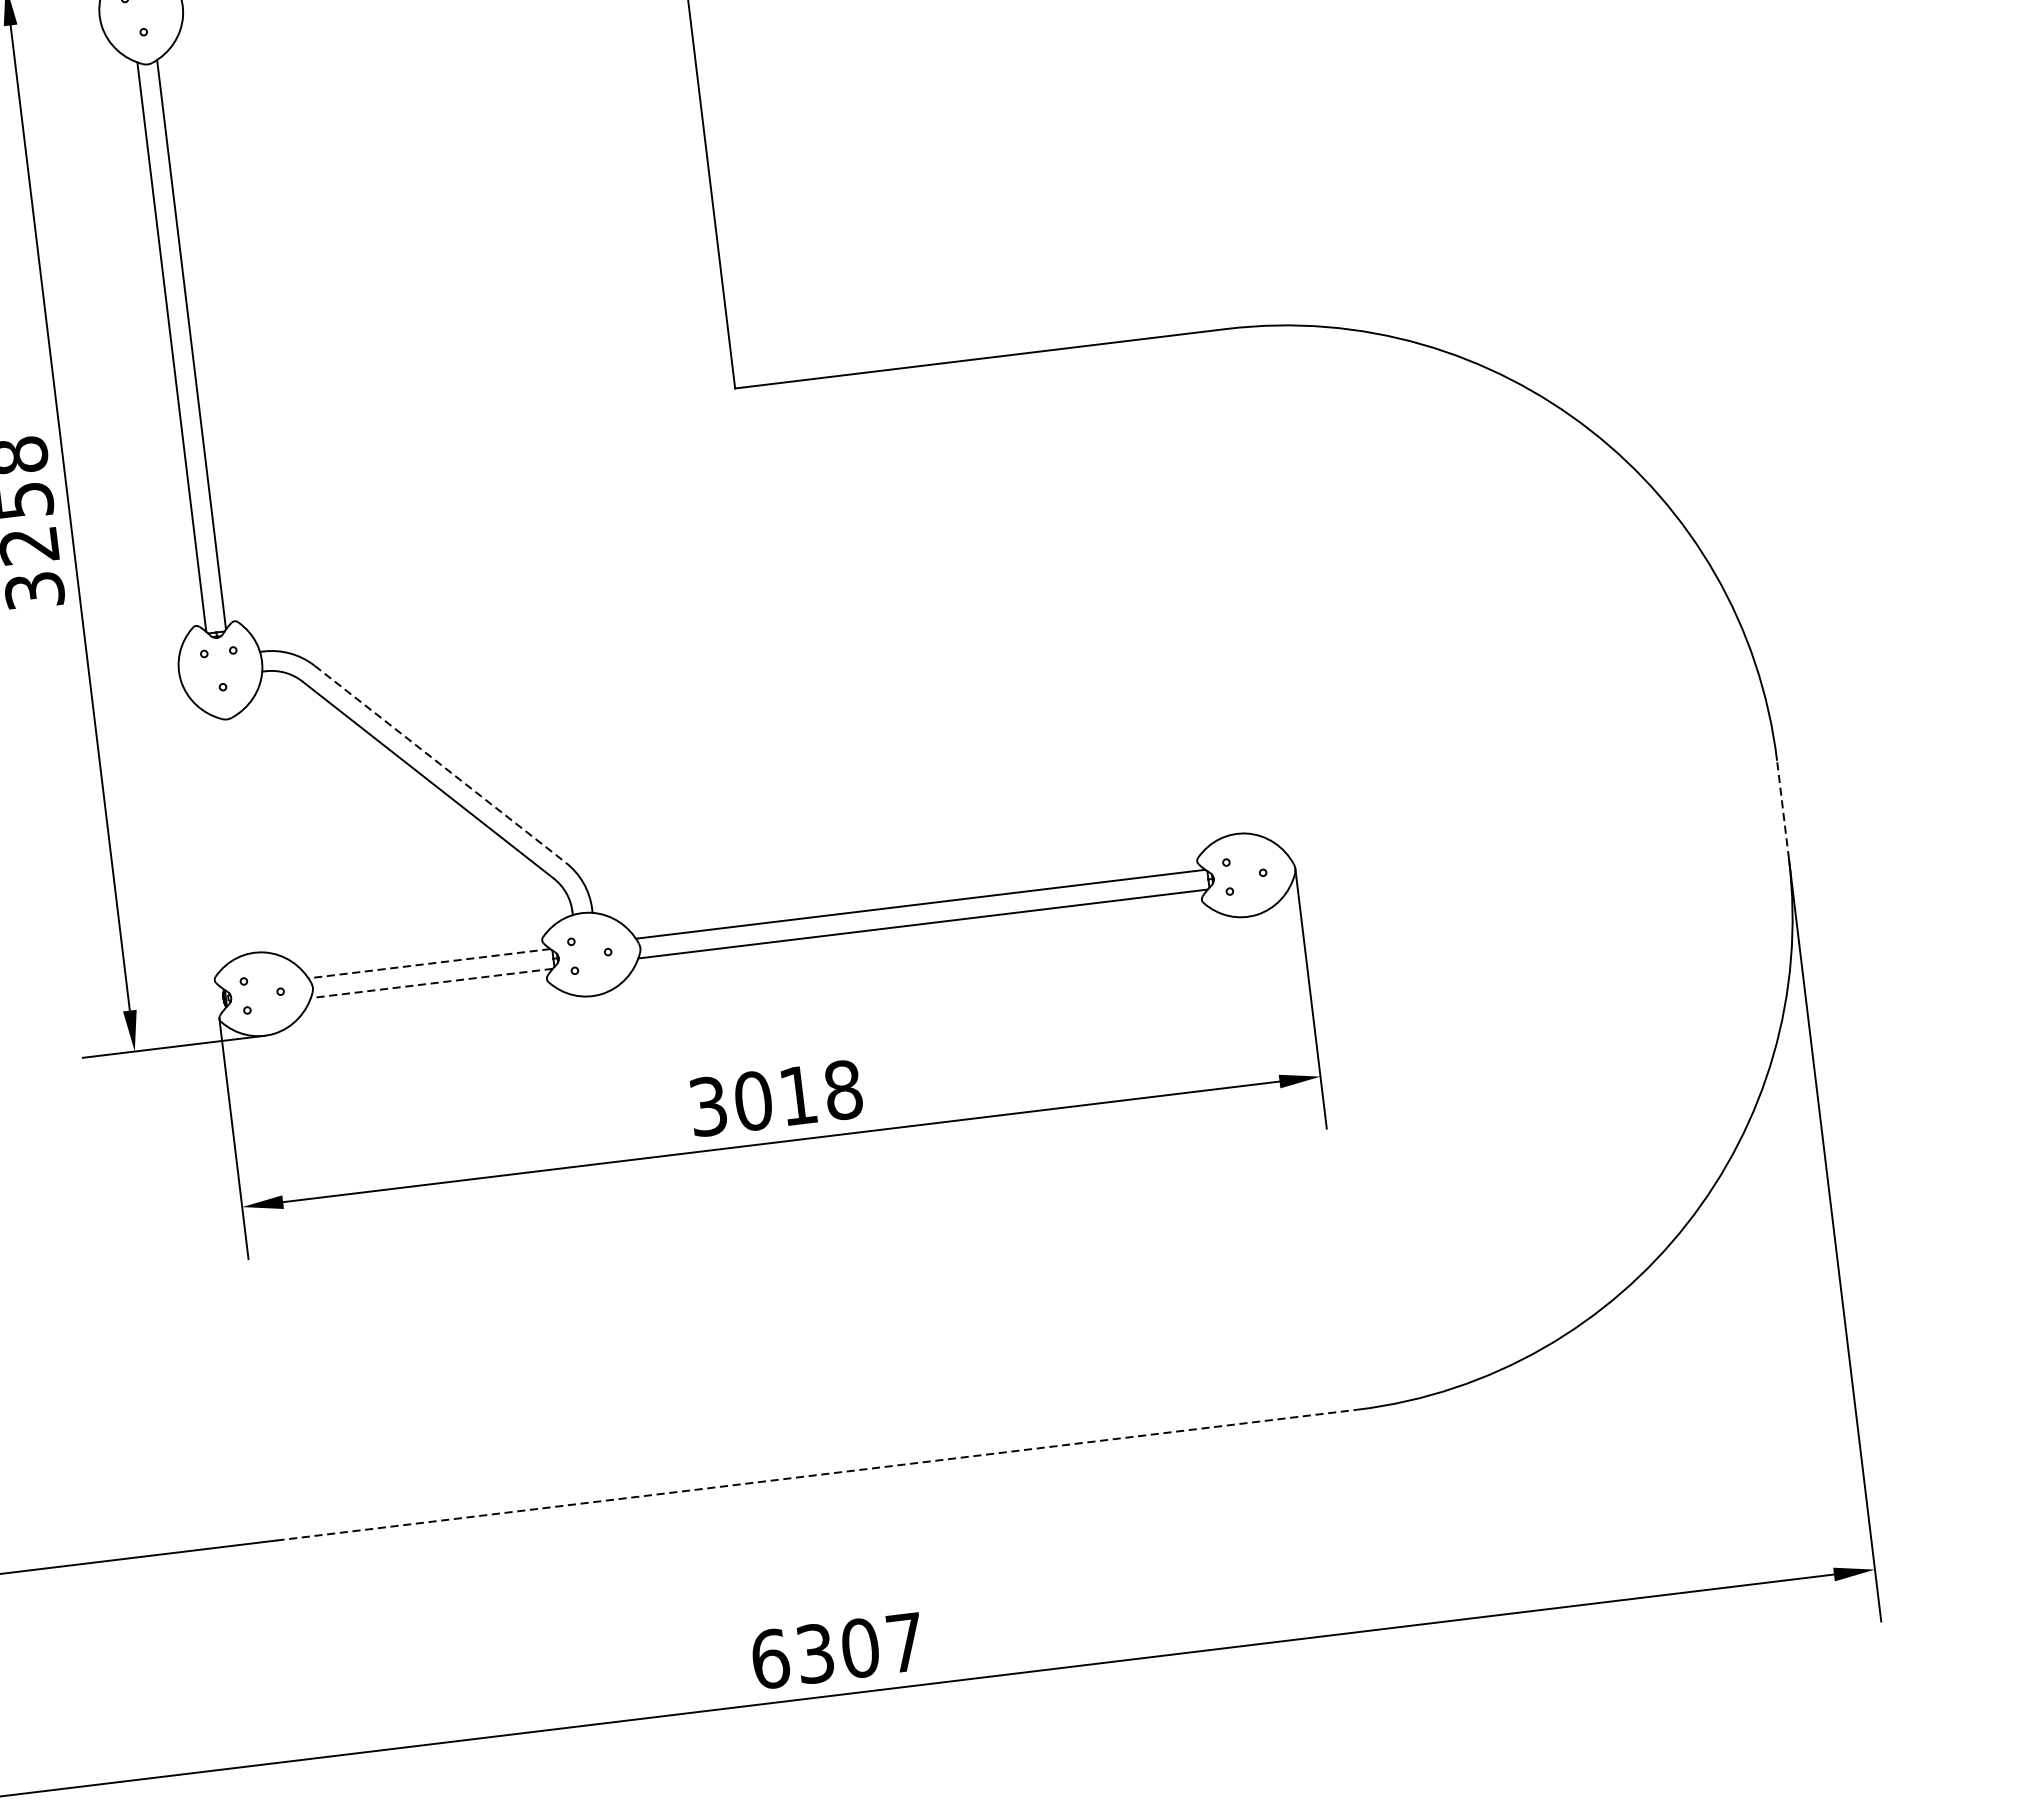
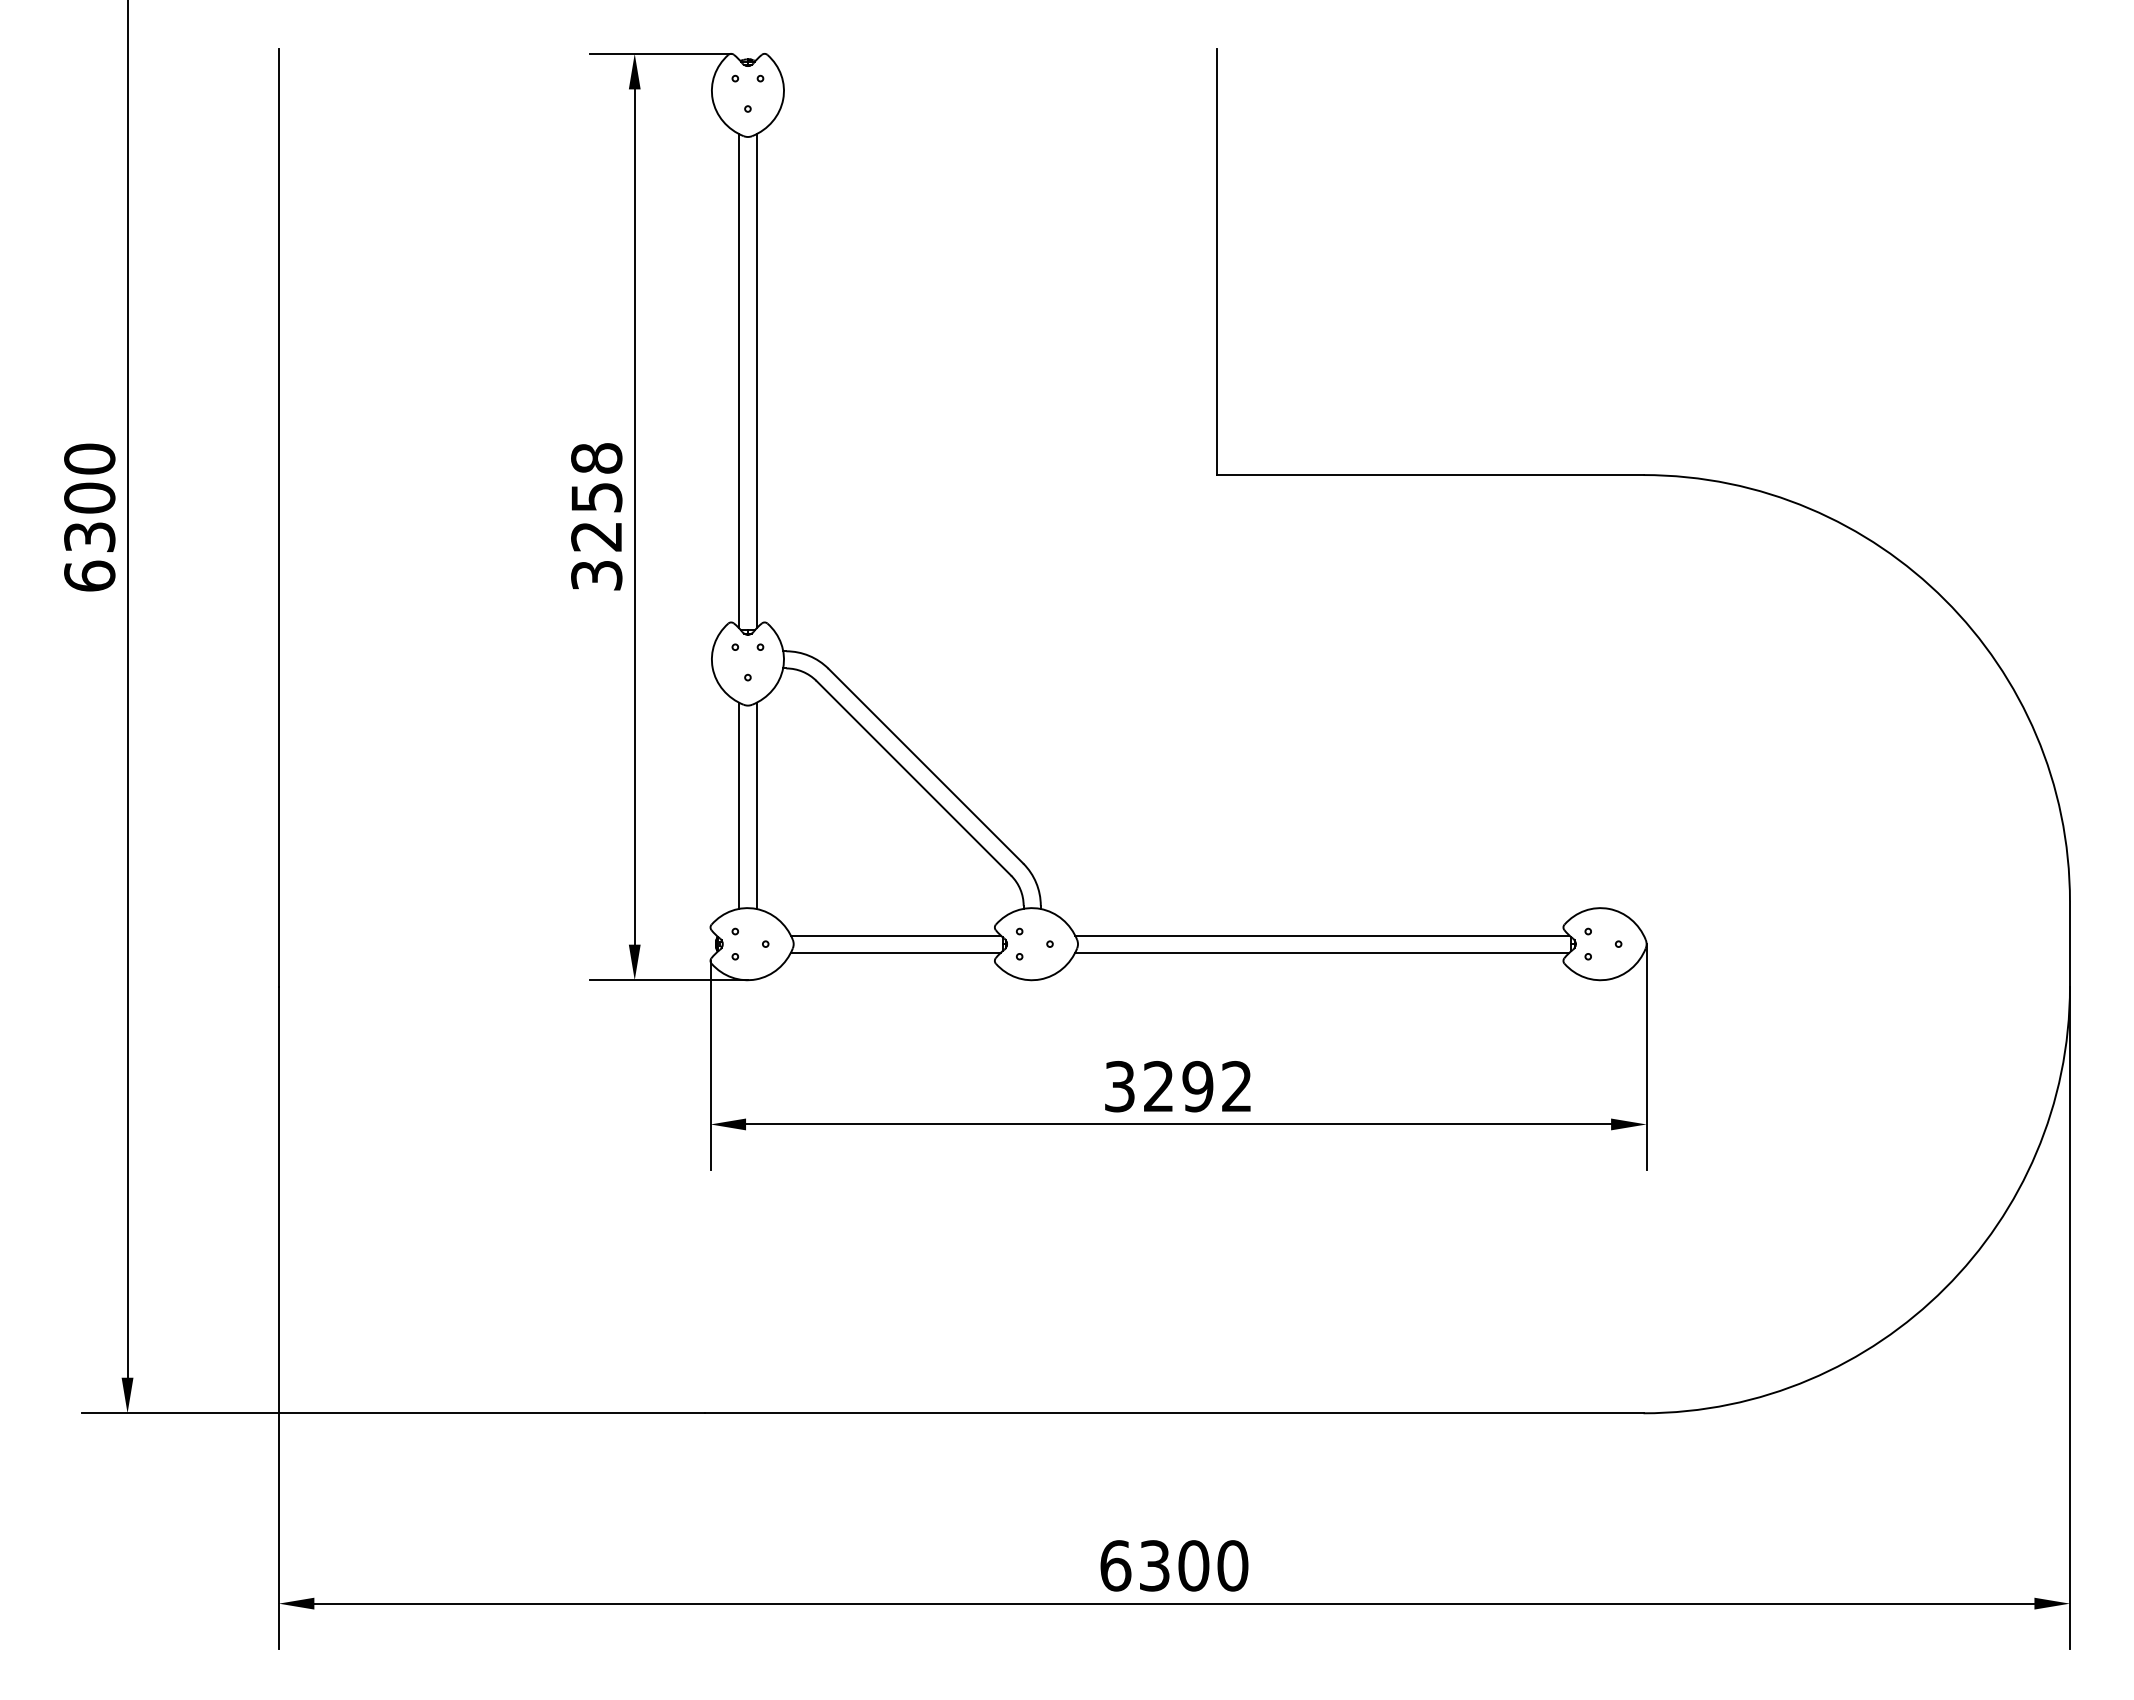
line: (439, 764) -> (925, 766), dashed -> solid
line: (1782, 810) -> (2069, 944), dashed -> solid
line: (250, 833) -> (756, 805), added
line: (231, 835) -> (739, 805), added
line: (428, 963) -> (895, 935), dashed -> solid
line: (431, 983) -> (895, 952), dashed -> solid
text: (797, 1095) -> (1197, 1086), 3018 -> 3292
line: (816, 1475) -> (1174, 1413), dashed -> solid
text: (904, 1642) -> (1232, 1565), 6307 -> 6300

